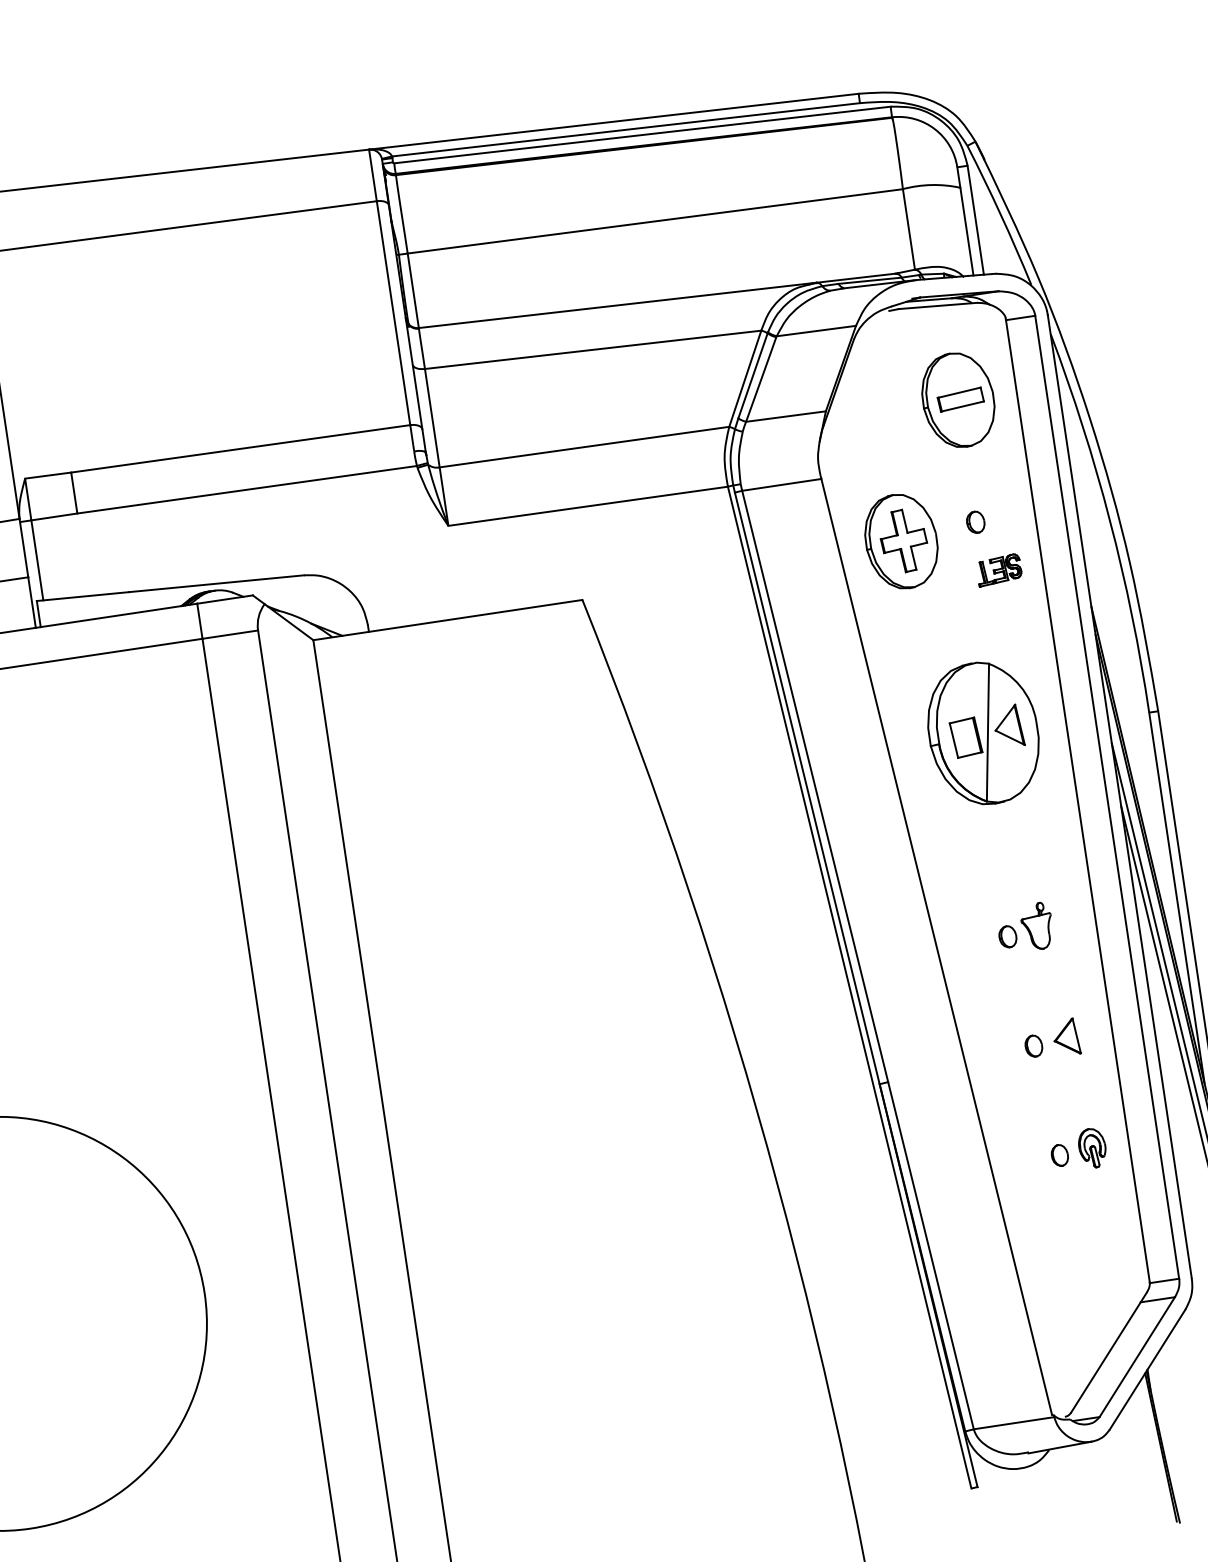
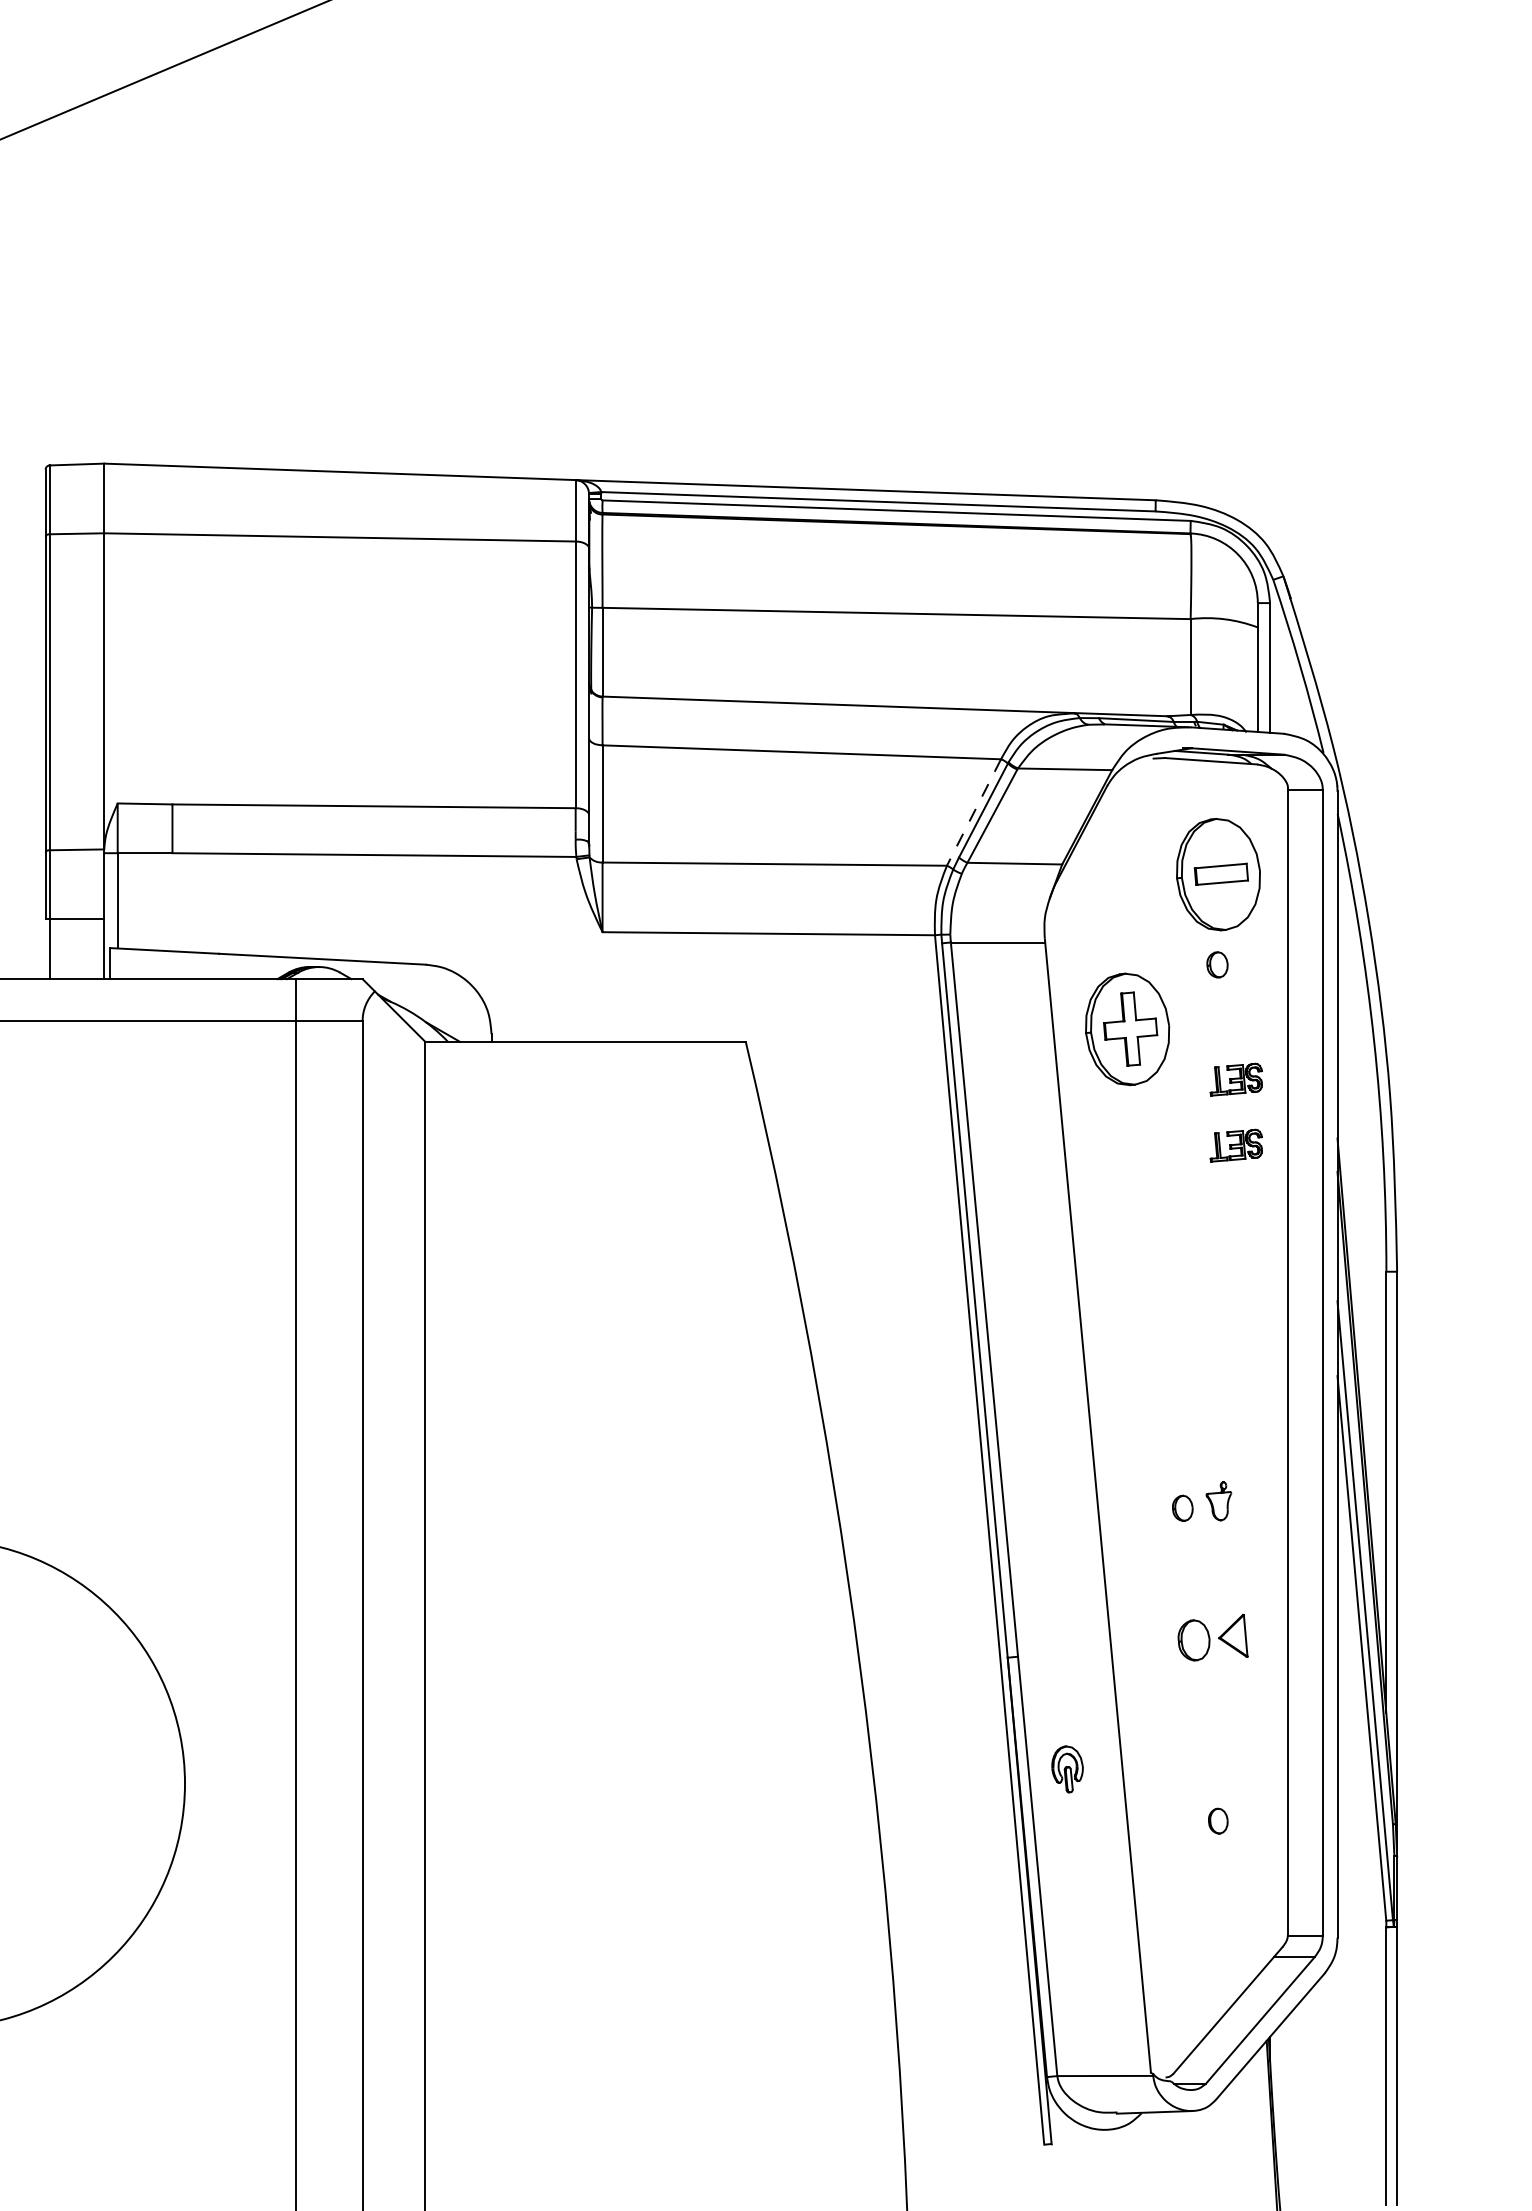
line: (745, 378) -> (974, 812), solid -> dashed
part: (975, 522) -> (1217, 964), moved
part: (1006, 625) -> (1235, 1145), added
part: (983, 732) -> (1189, 1266), removed
part: (1037, 926) -> (1218, 1501), size x0.7
part: (1033, 1045) -> (1193, 1639), size x1.6
part: (1092, 1148) -> (1067, 1769), moved
part: (1060, 1154) -> (1218, 1820), moved

